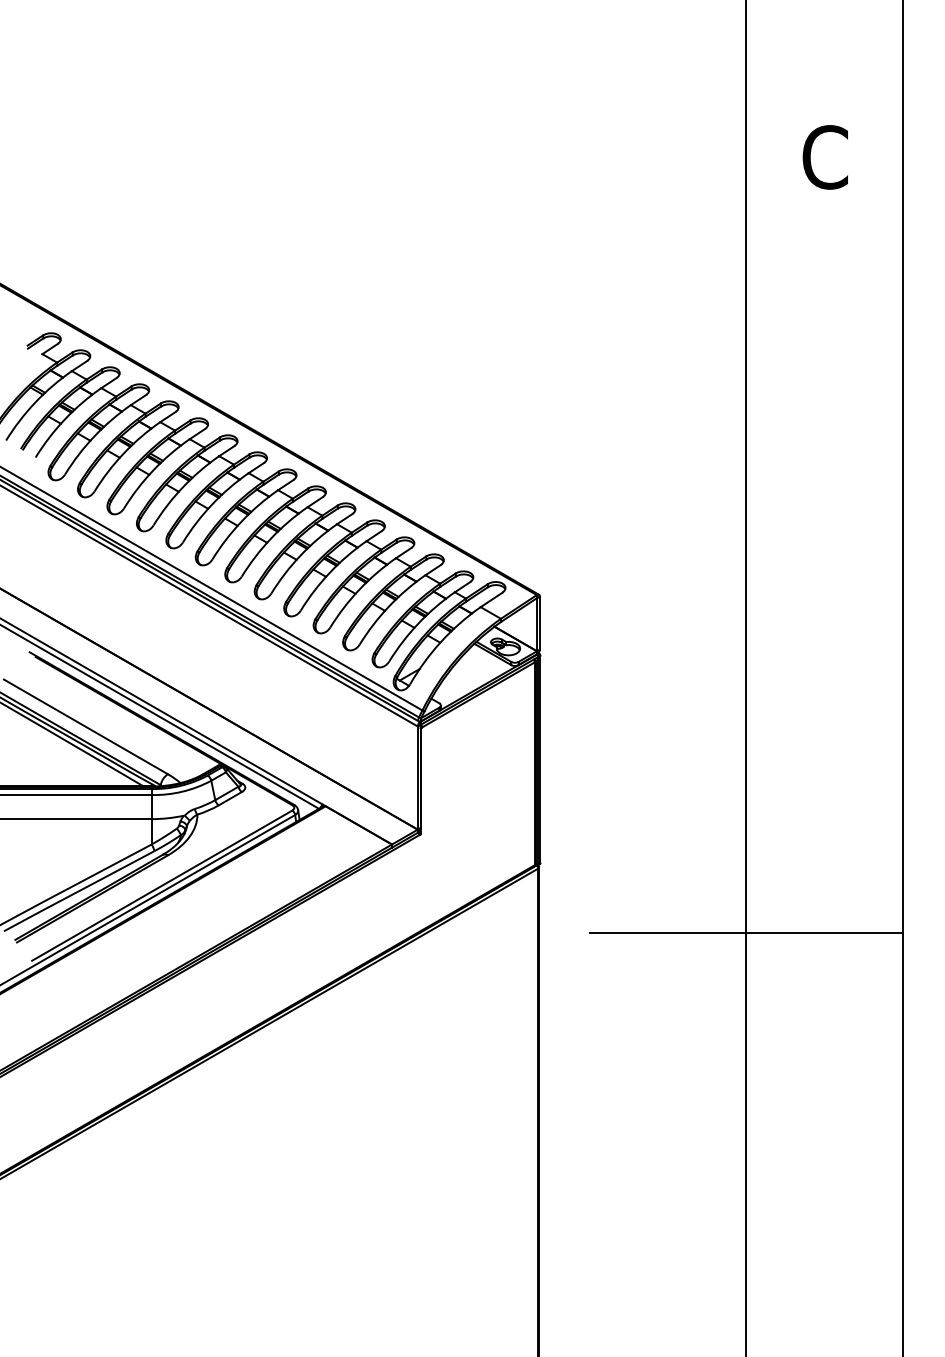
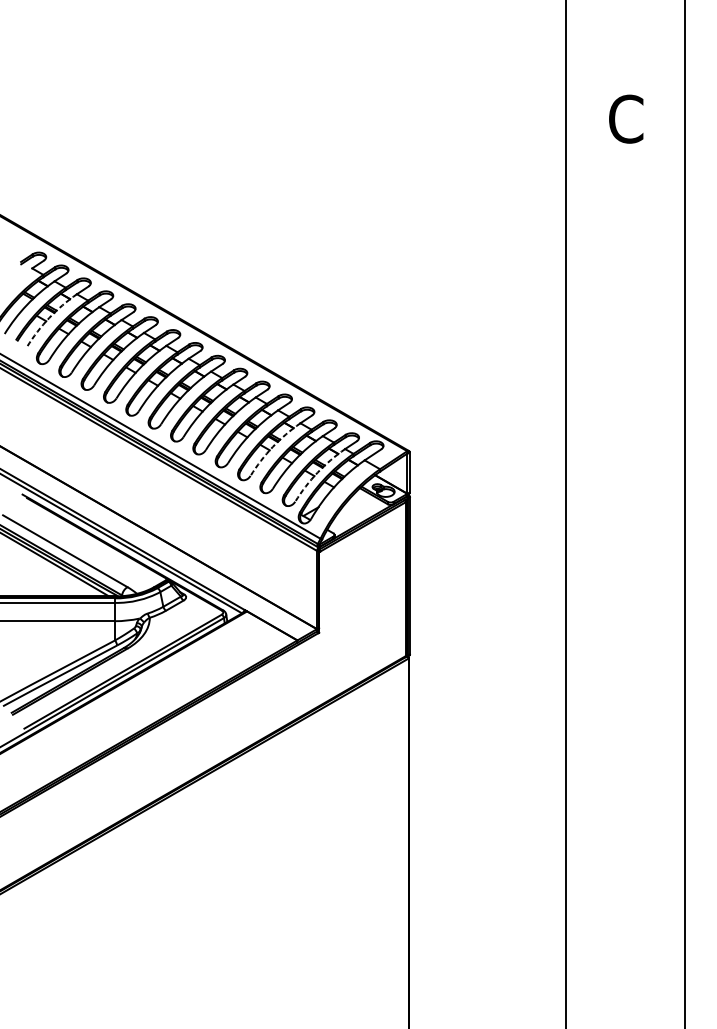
arc: (64, 419) -> (48, 318), solid -> dashed
arc: (359, 589) -> (272, 446), solid -> dashed
arc: (418, 623) -> (317, 472), solid -> dashed
line: (746, 933) -> (566, 707), removed

